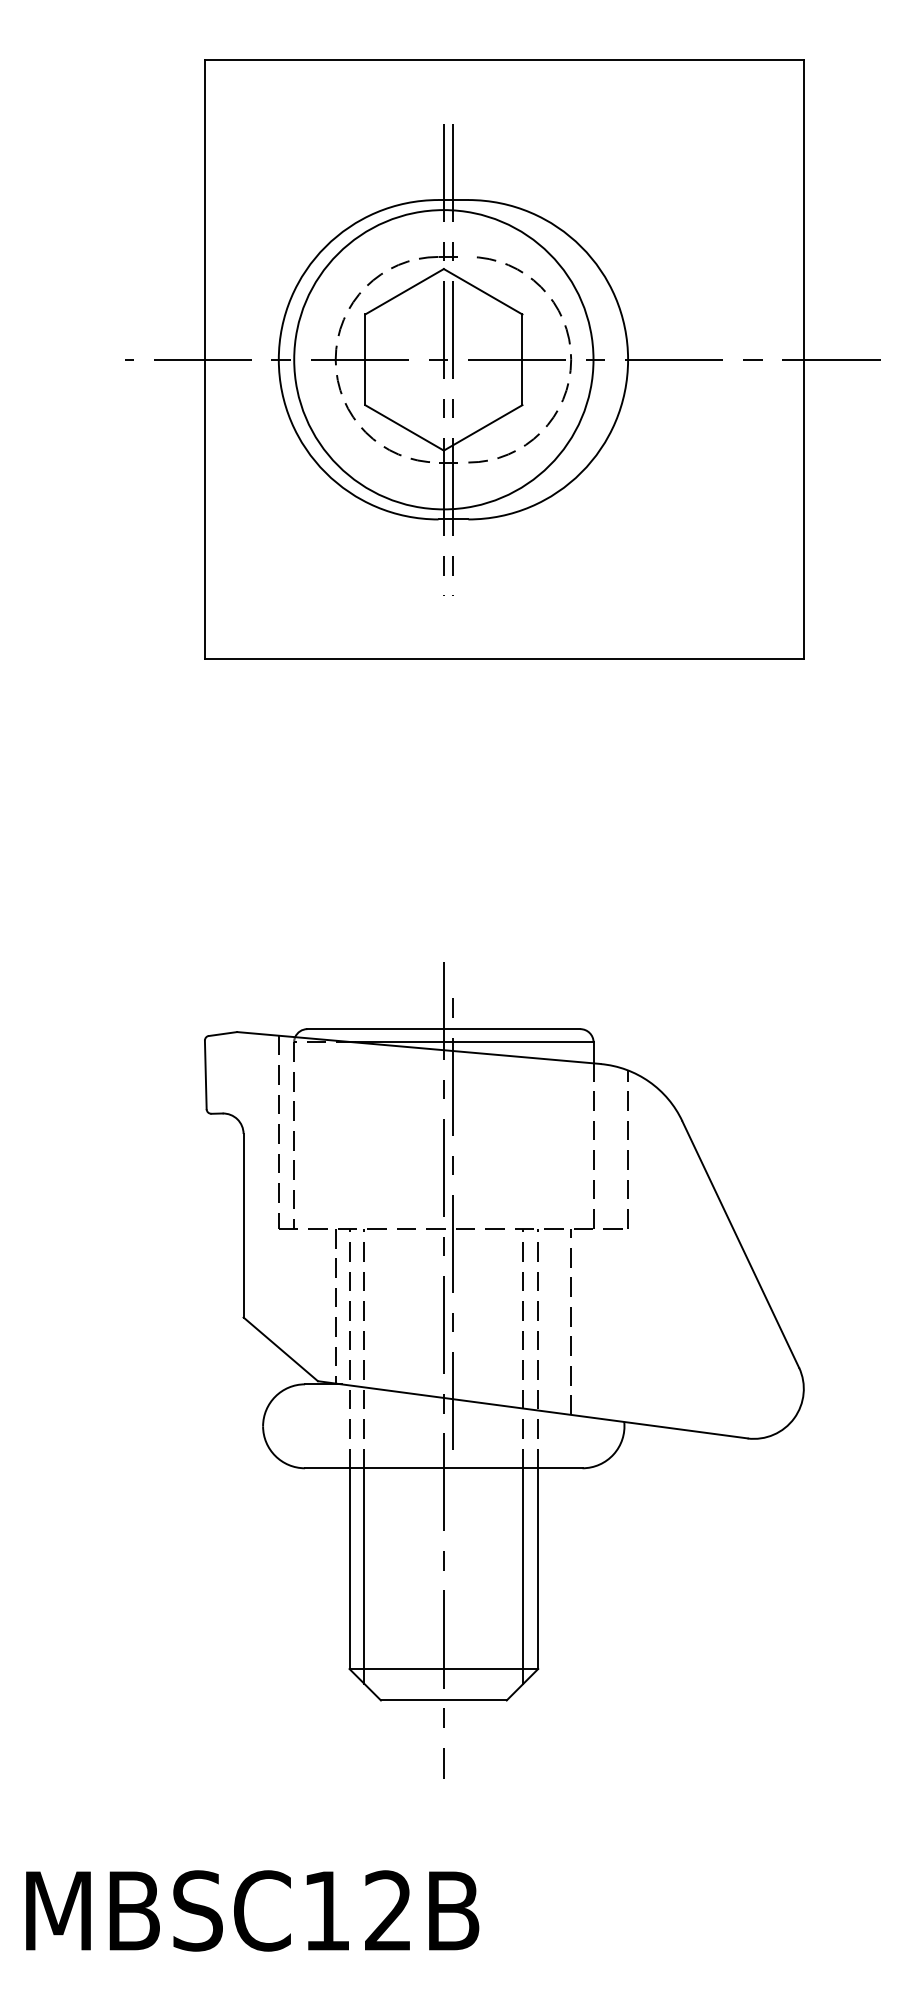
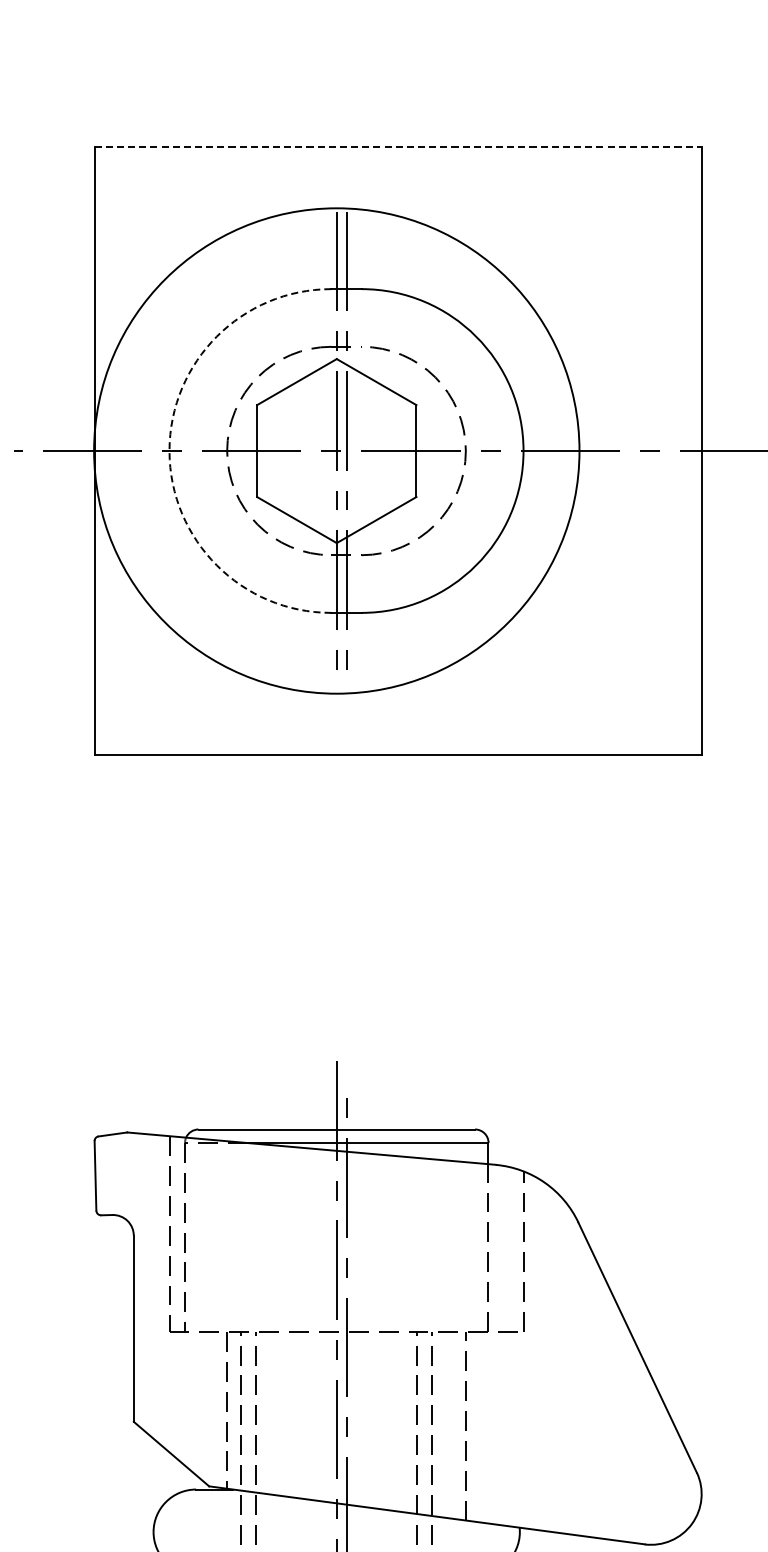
line: (504, 60) -> (398, 147), solid -> dashed
arc: (278, 359) -> (169, 450), solid -> dashed
circle: (443, 359) -> (336, 450), size x1.6

